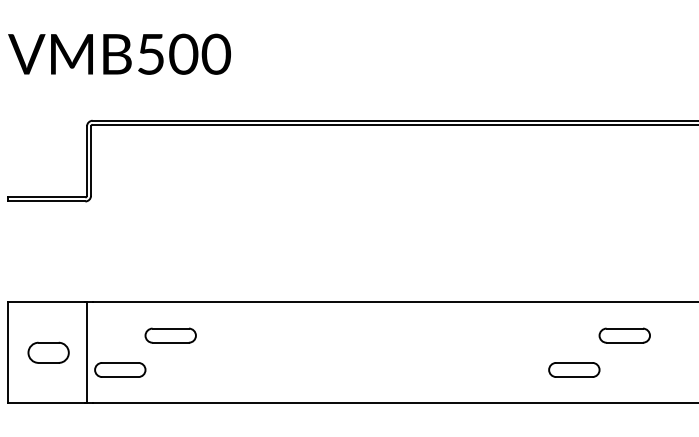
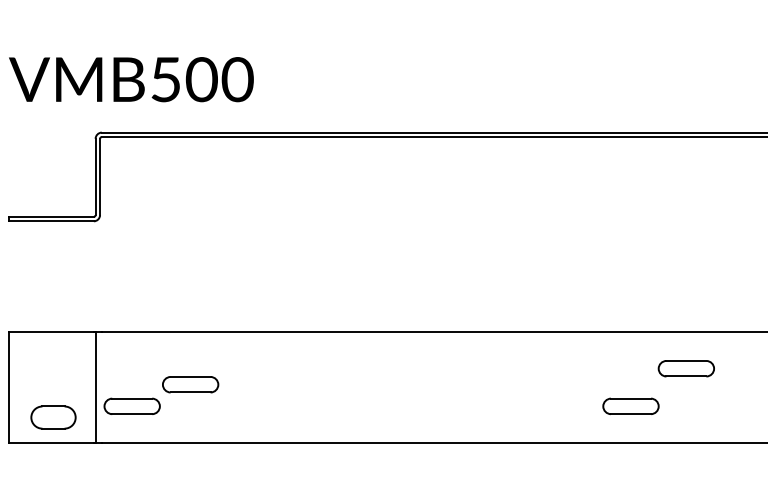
text: (119, 54) -> (131, 79), moved
part: (170, 335) -> (190, 384), moved
part: (48, 352) -> (53, 417), moved

